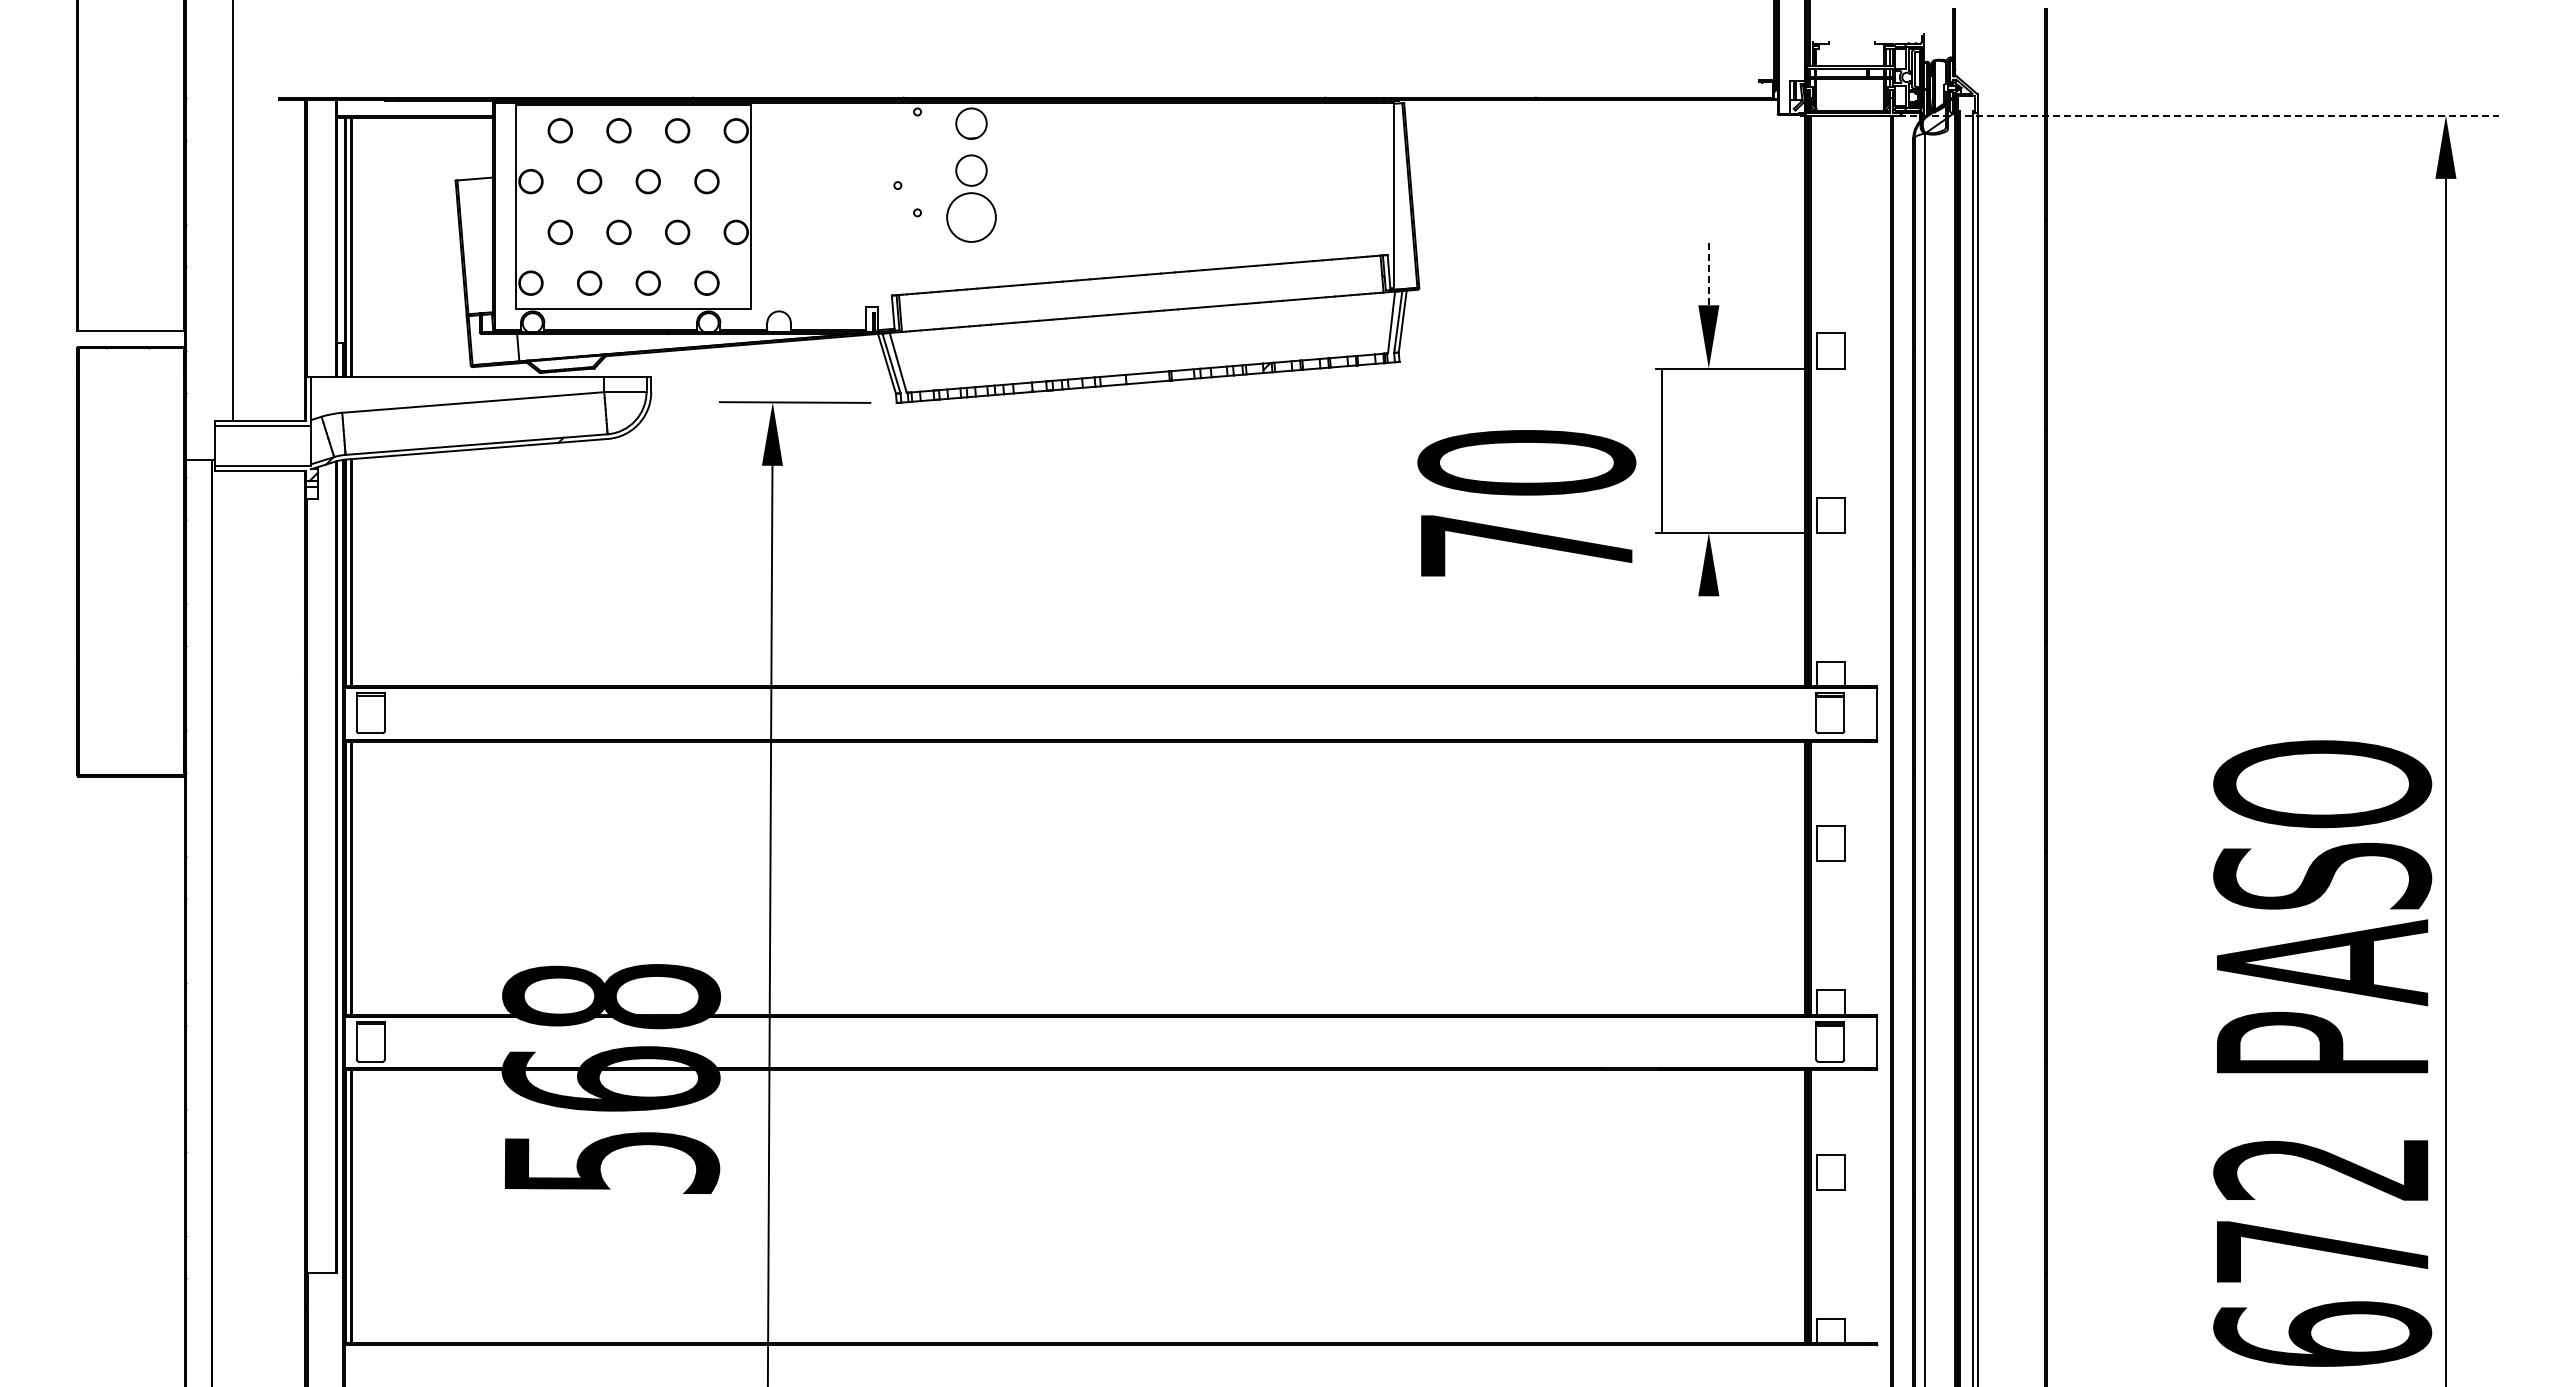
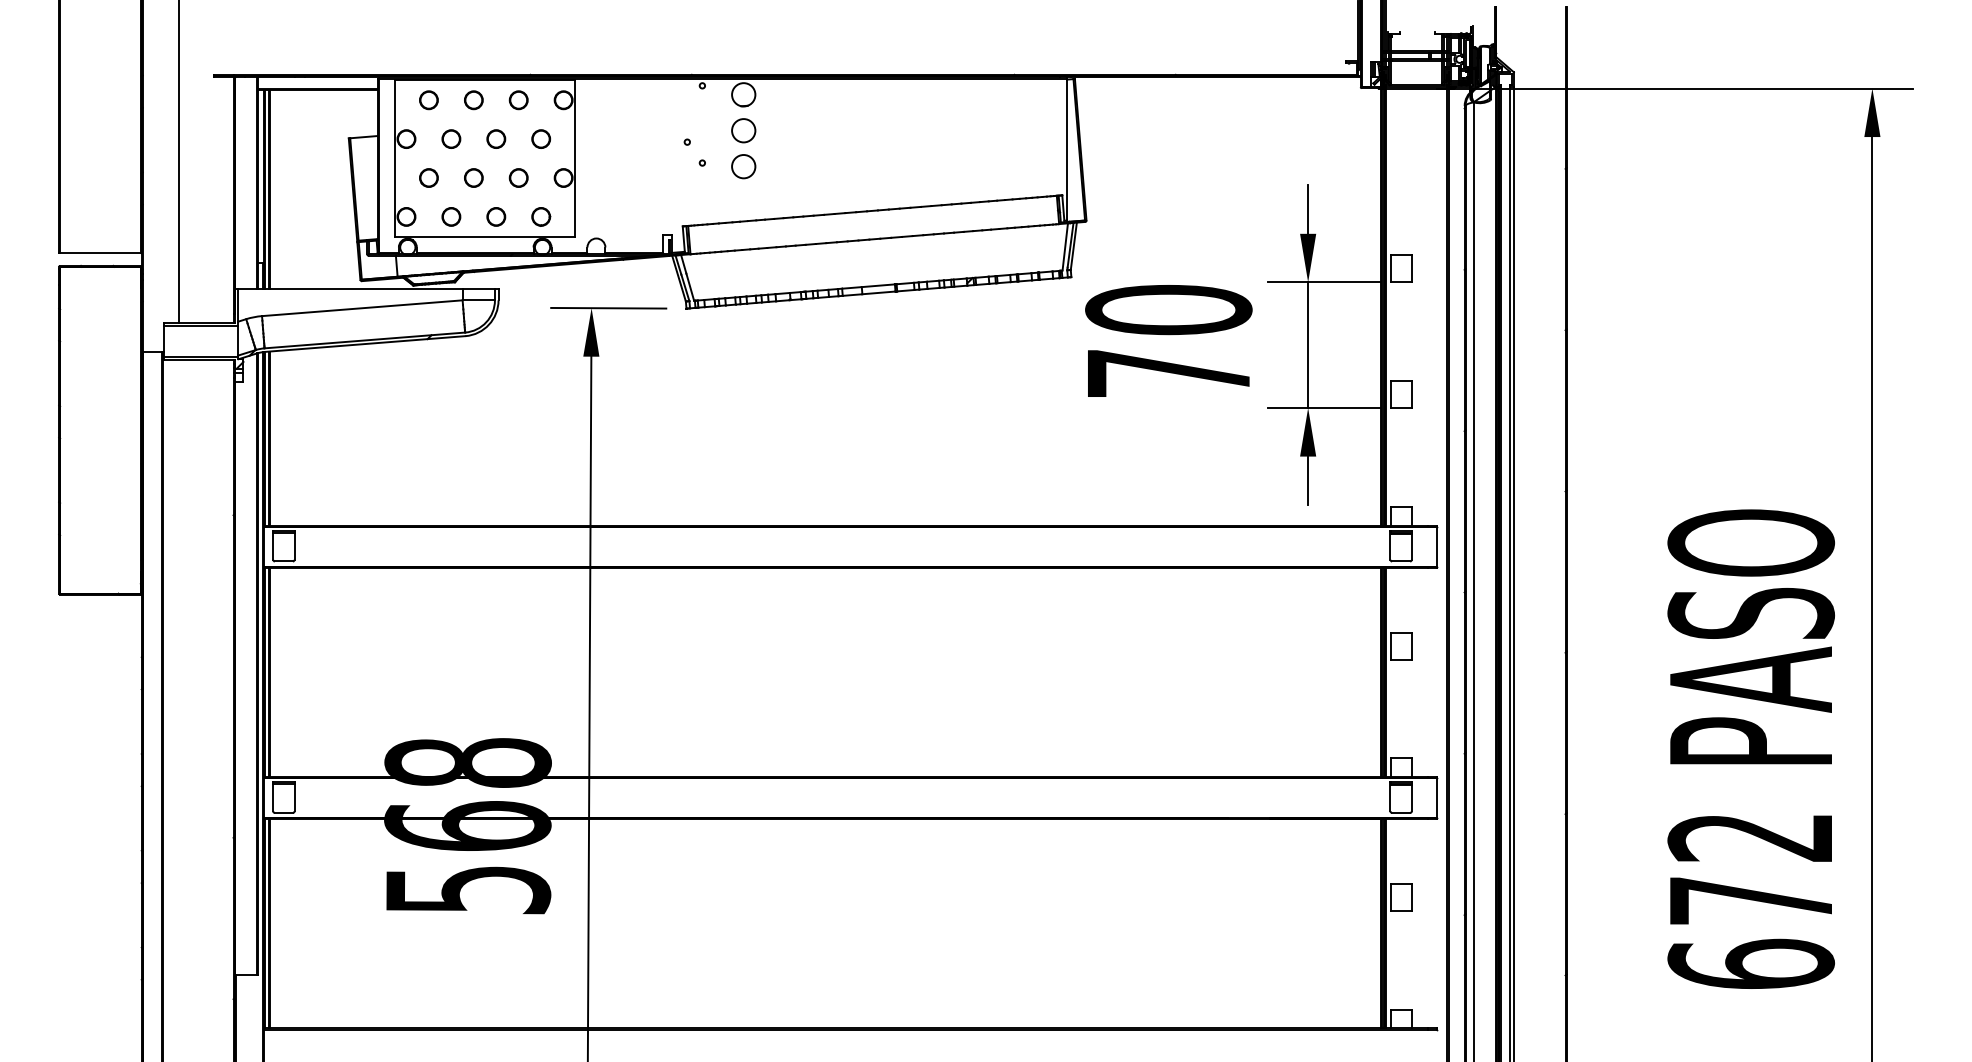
line: (2187, 115) -> (1674, 88), dashed -> solid
circle: (971, 217) -> (743, 166), size x0.62
line: (1708, 273) -> (1307, 209), dashed -> solid
line: (1661, 450) -> (1307, 344), moved
text: (1526, 503) -> (1168, 341), moved
line: (1708, 627) -> (1307, 480), added
text: (2322, 1053) -> (1751, 749), moved

